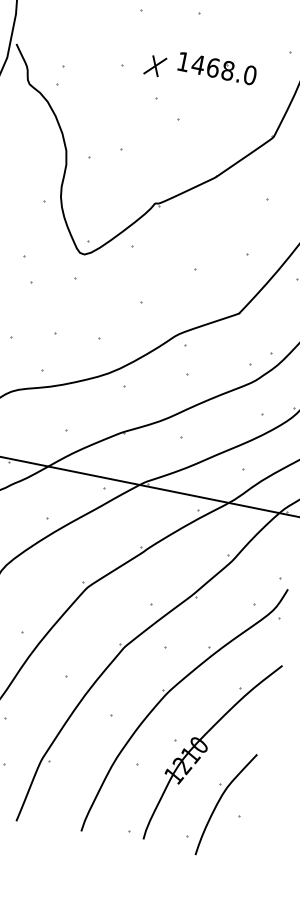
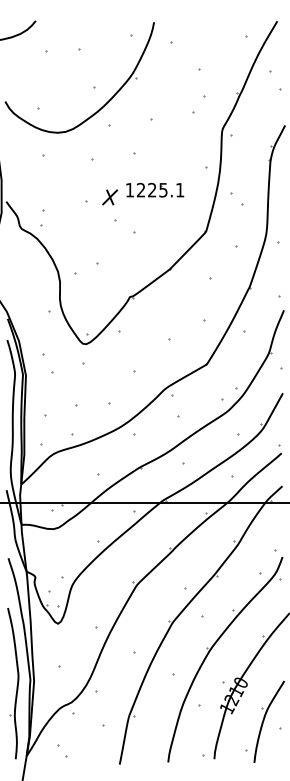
text: (224, 69) -> (160, 189), 1468.0 -> 1225.1

